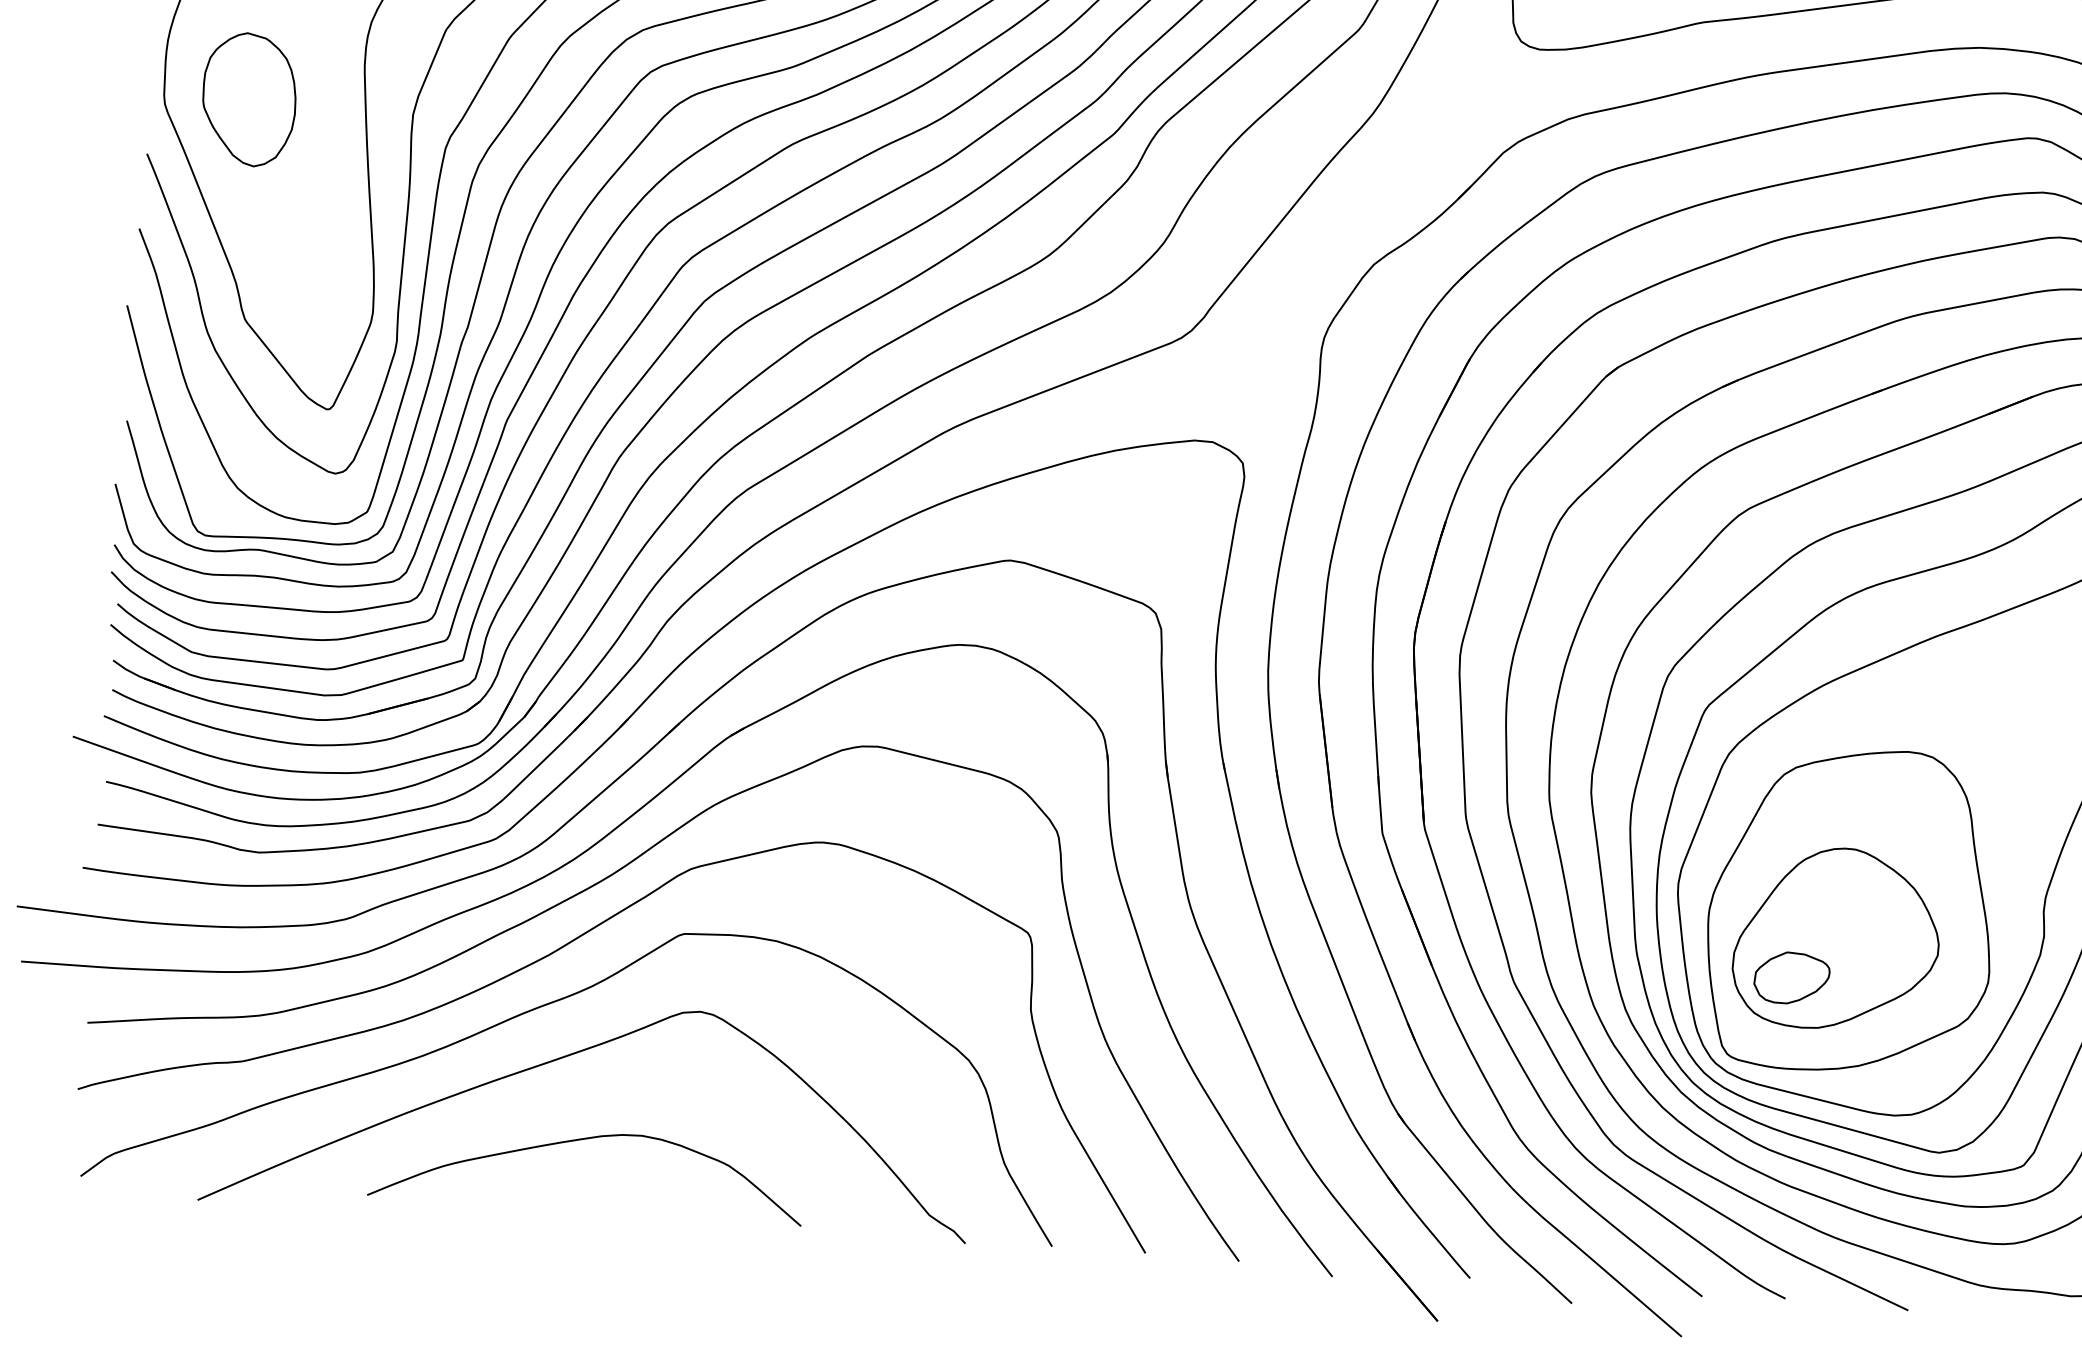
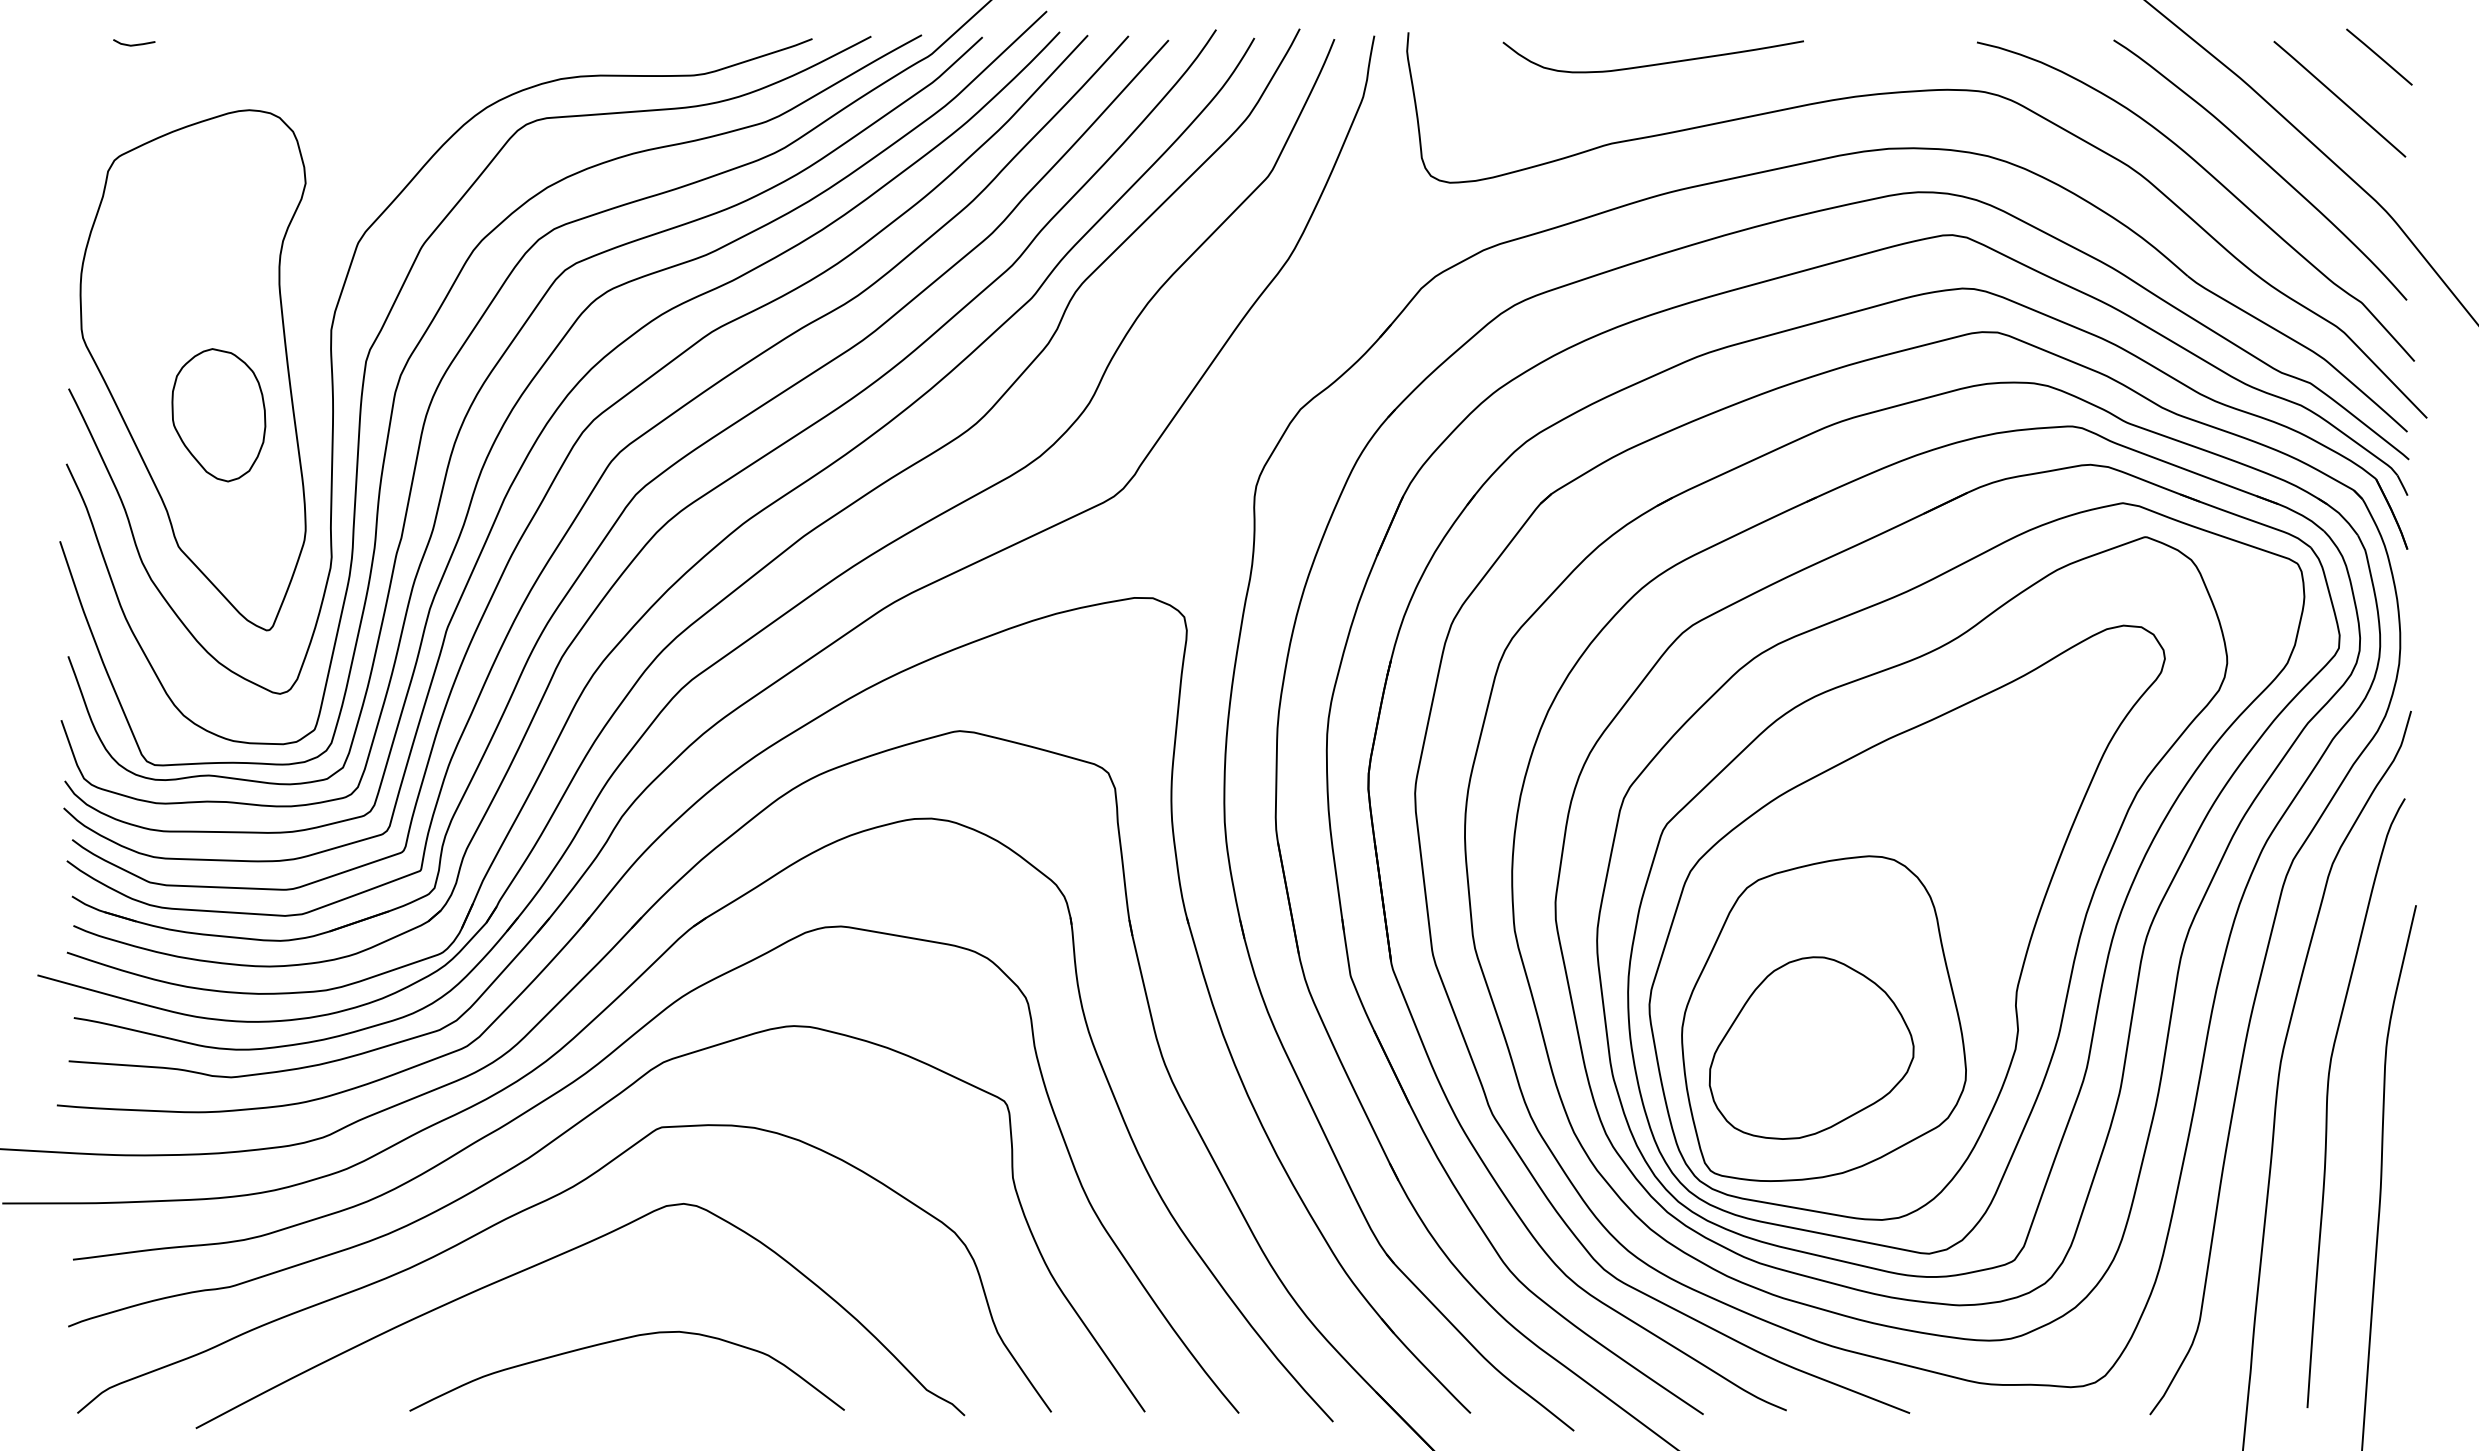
part: (248, 99) -> (218, 415), moved
part: (1791, 978) -> (1769, 1090), removed
curve: (583, 1140) -> (621, 1340), moved

